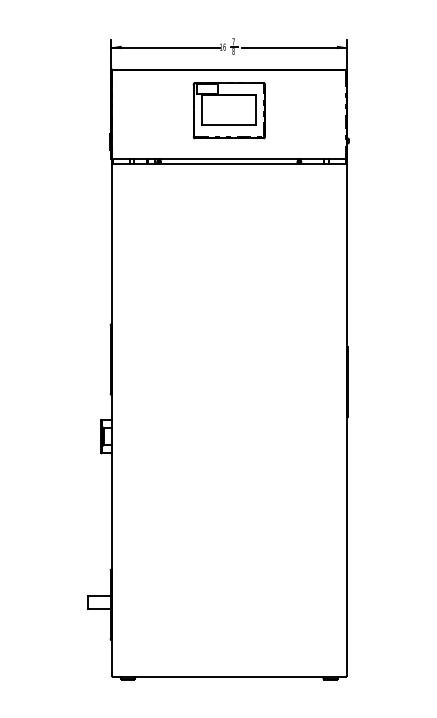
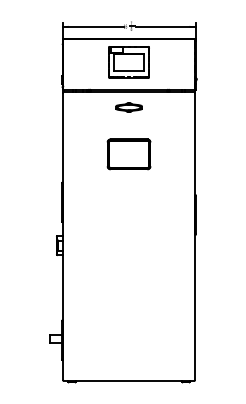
part: (228, 190) -> (128, 107), added
part: (228, 274) -> (128, 154), added

